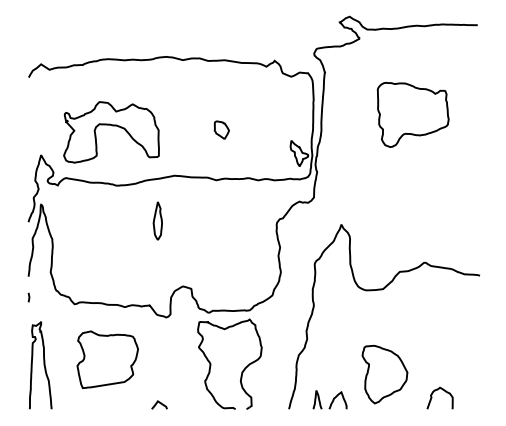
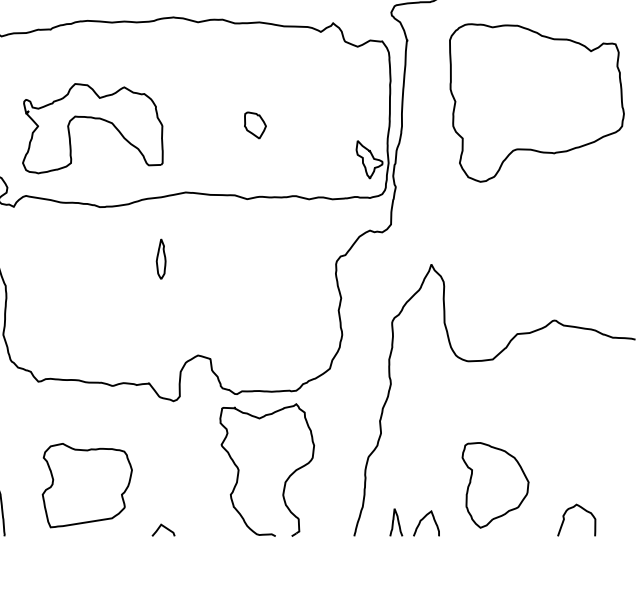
part: (413, 114) -> (537, 102), size x1.67
part: (157, 220) -> (160, 258), size x0.71
part: (107, 359) -> (86, 485), moved

